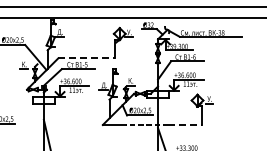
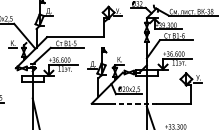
line: (86, 58) -> (75, 37), dashed -> solid
line: (185, 125) -> (174, 104), dashed -> solid

